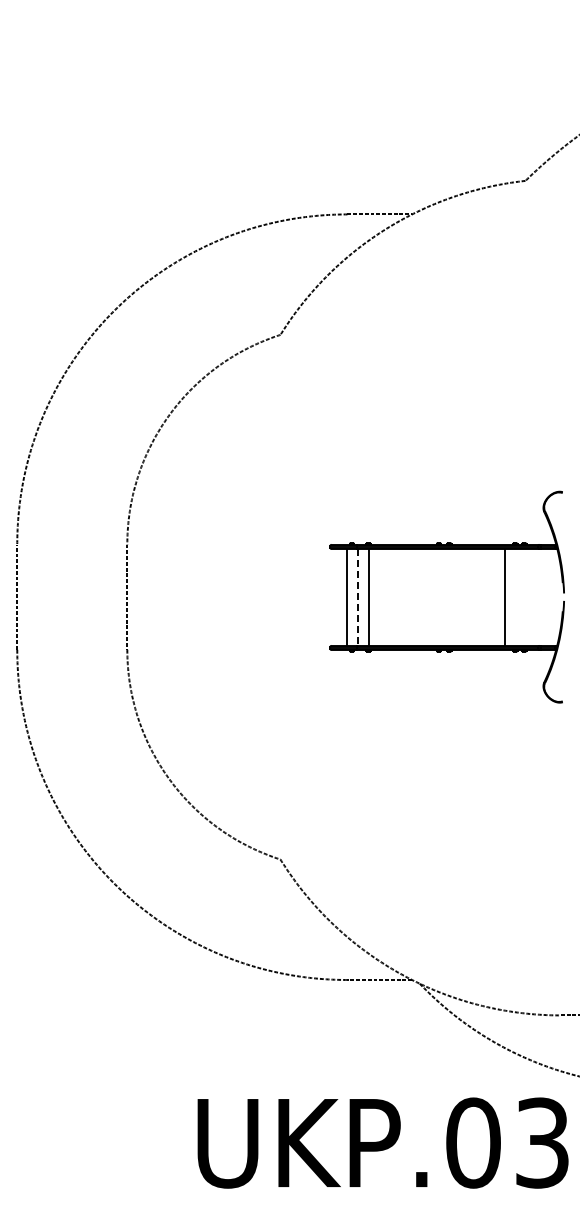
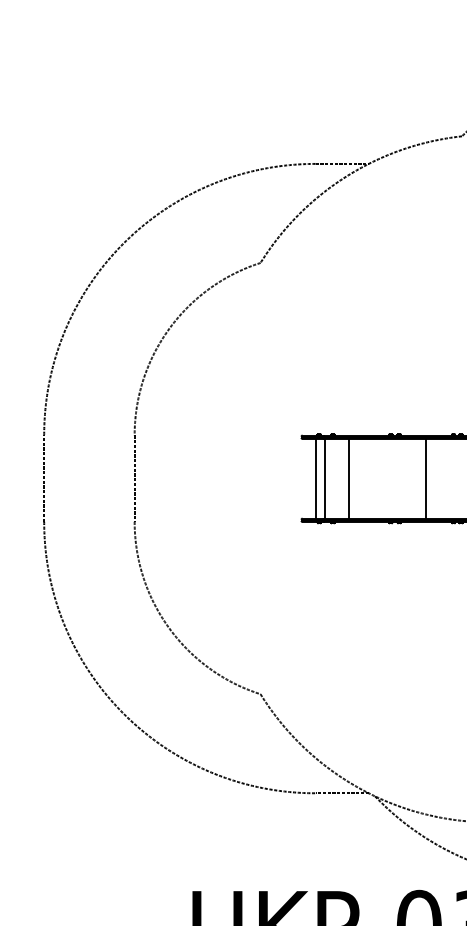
line: (358, 597) -> (324, 478), dashed -> solid
line: (369, 597) -> (349, 478), moved
line: (504, 597) -> (425, 478), moved

